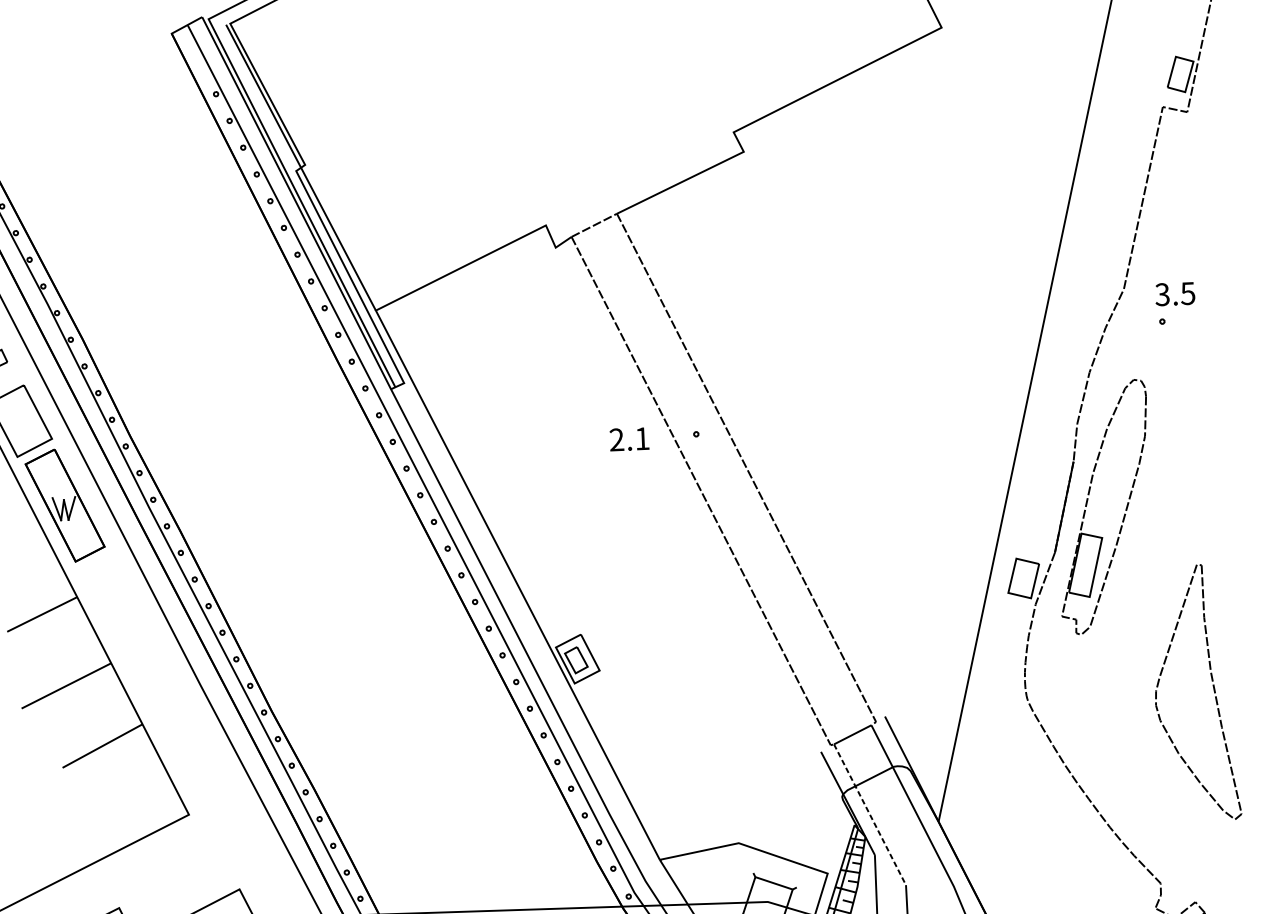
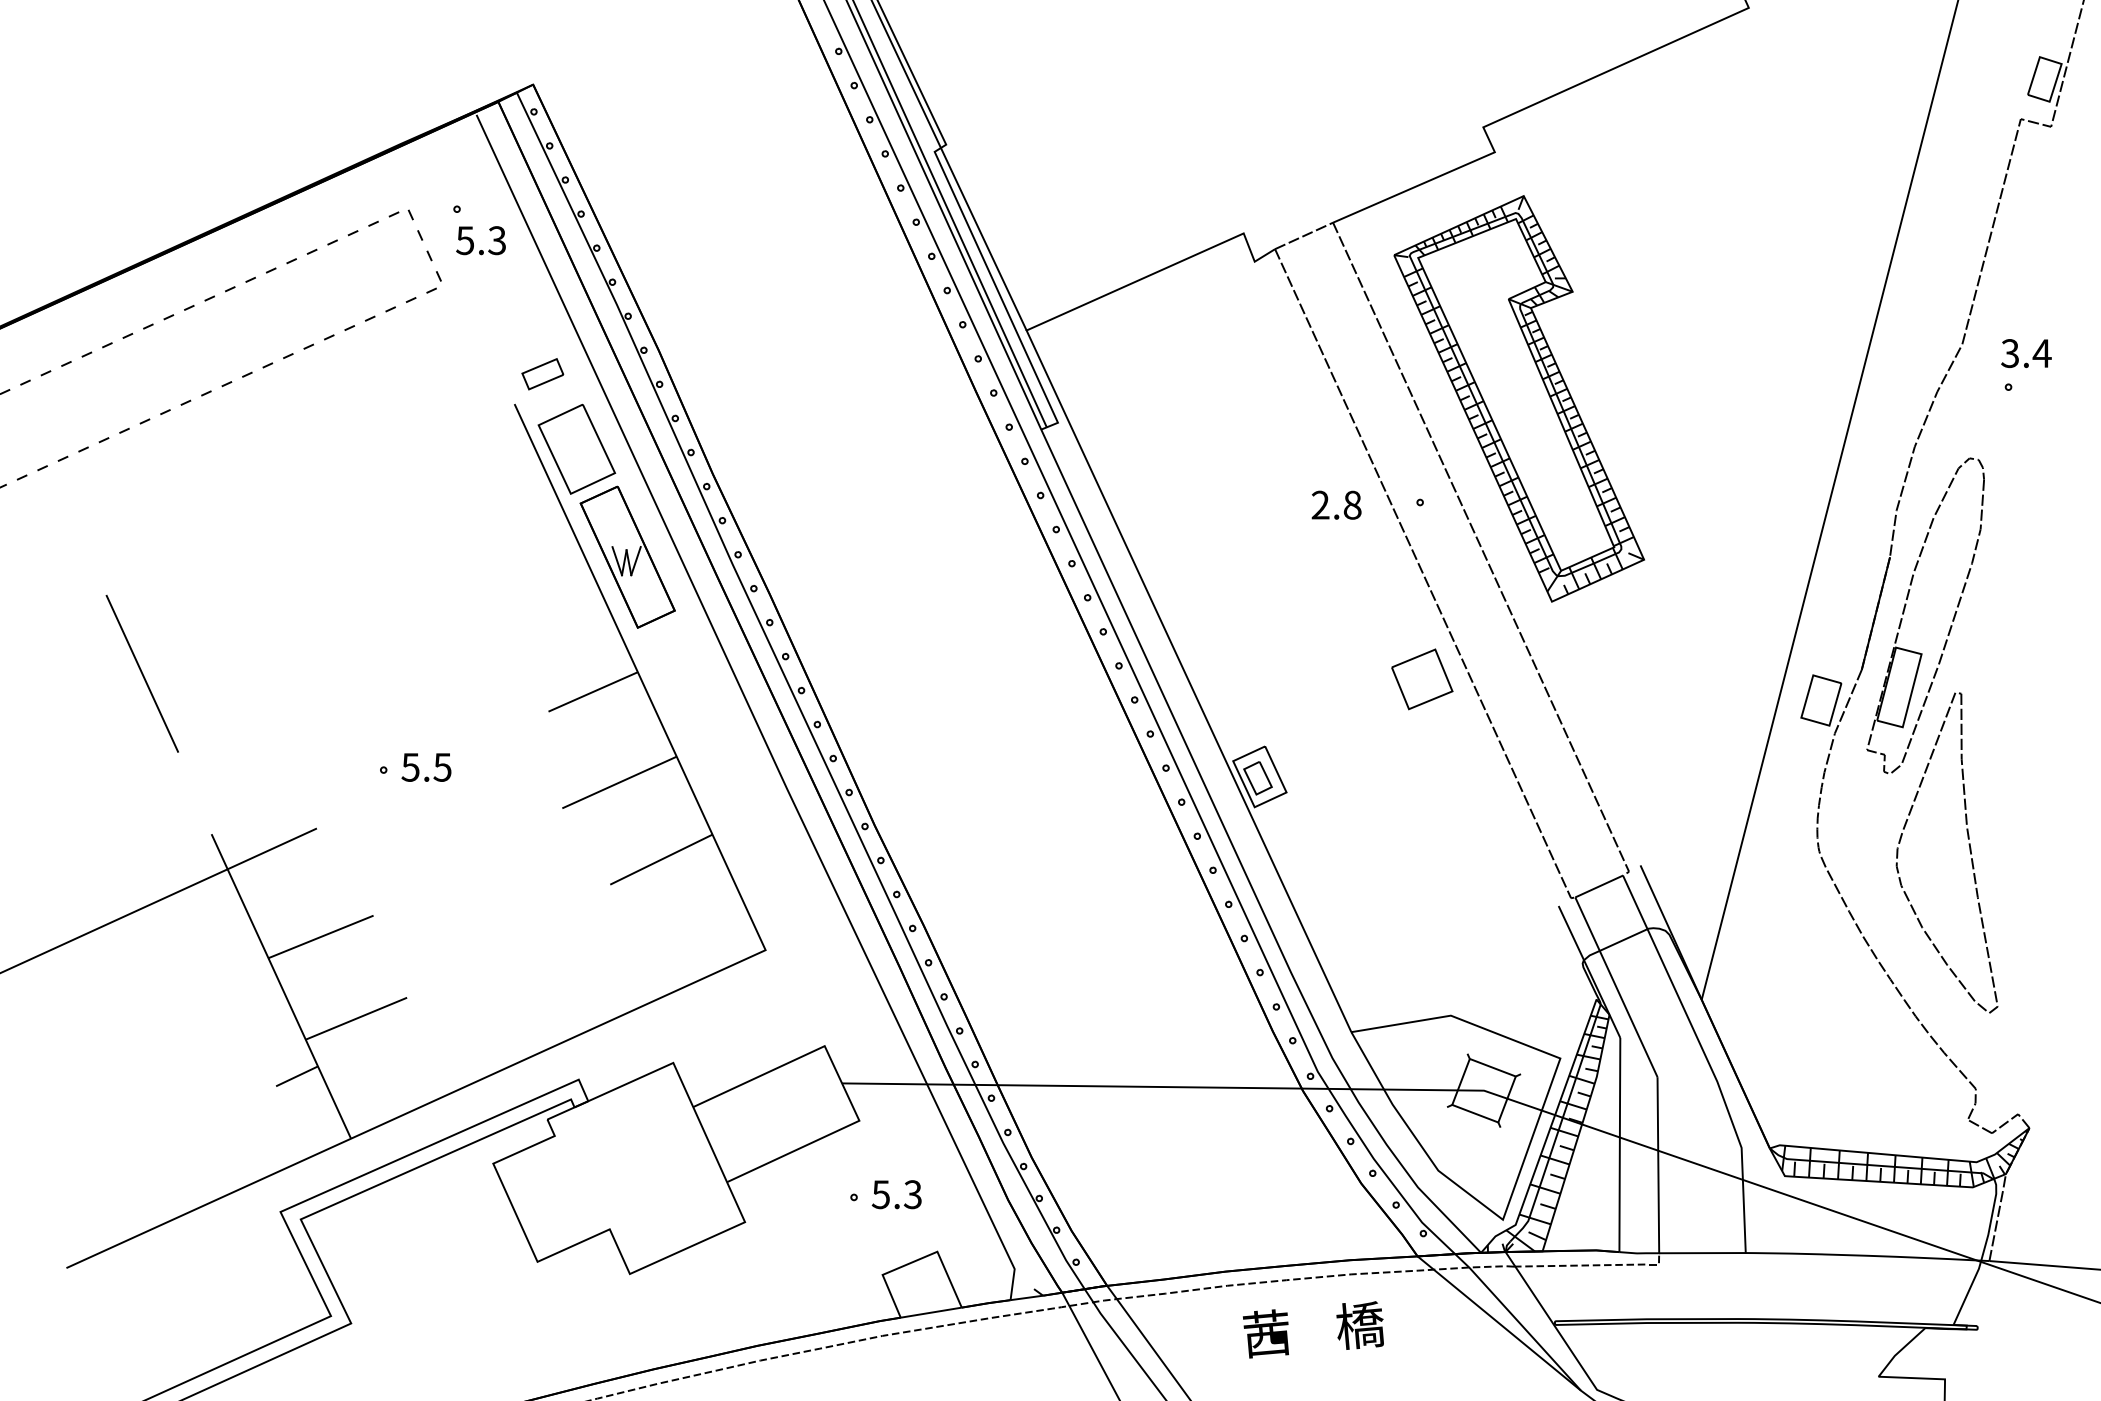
text: (1187, 293) -> (2041, 353), 3.5 -> 3.4
part: (771, 347) -> (1518, 398), added
text: (642, 438) -> (1352, 504), 2.1 -> 2.8
part: (704, 575) -> (1422, 679), added
part: (1213, 691) -> (1969, 851), moved
line: (870, 814) -> (1616, 987), dashed -> solid

